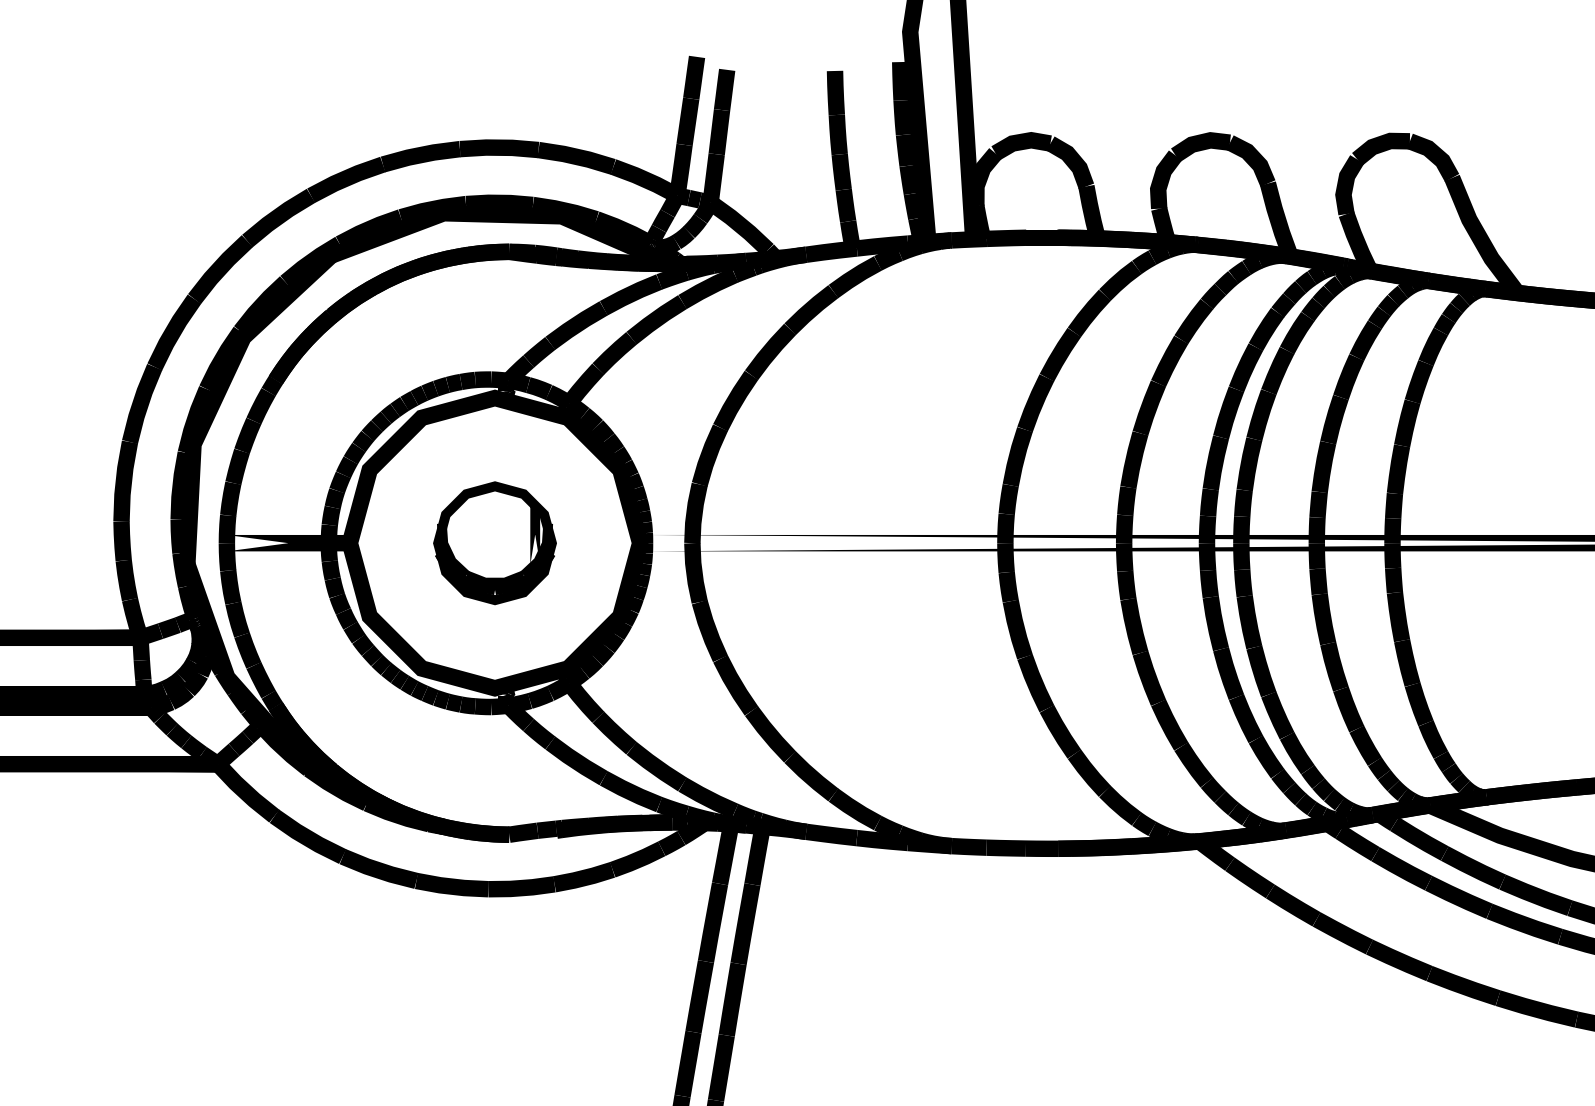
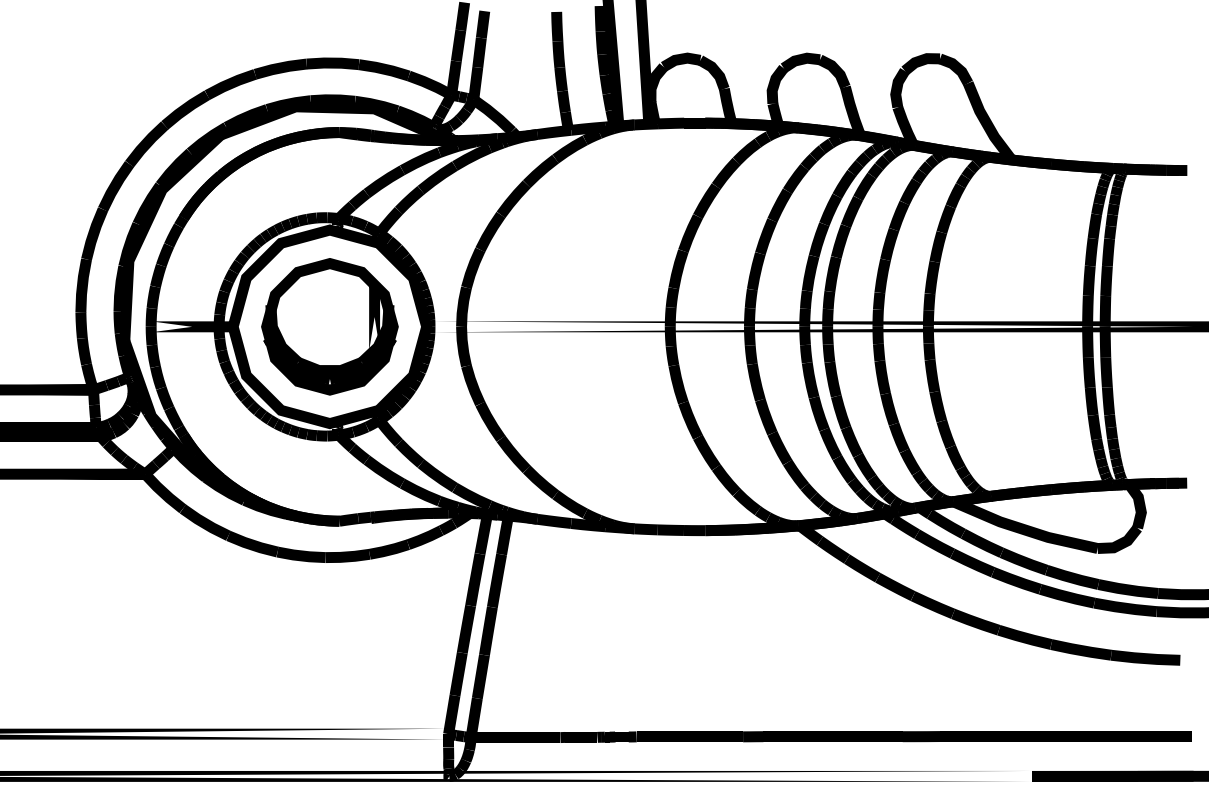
part: (494, 542) -> (329, 326), size x1.67

